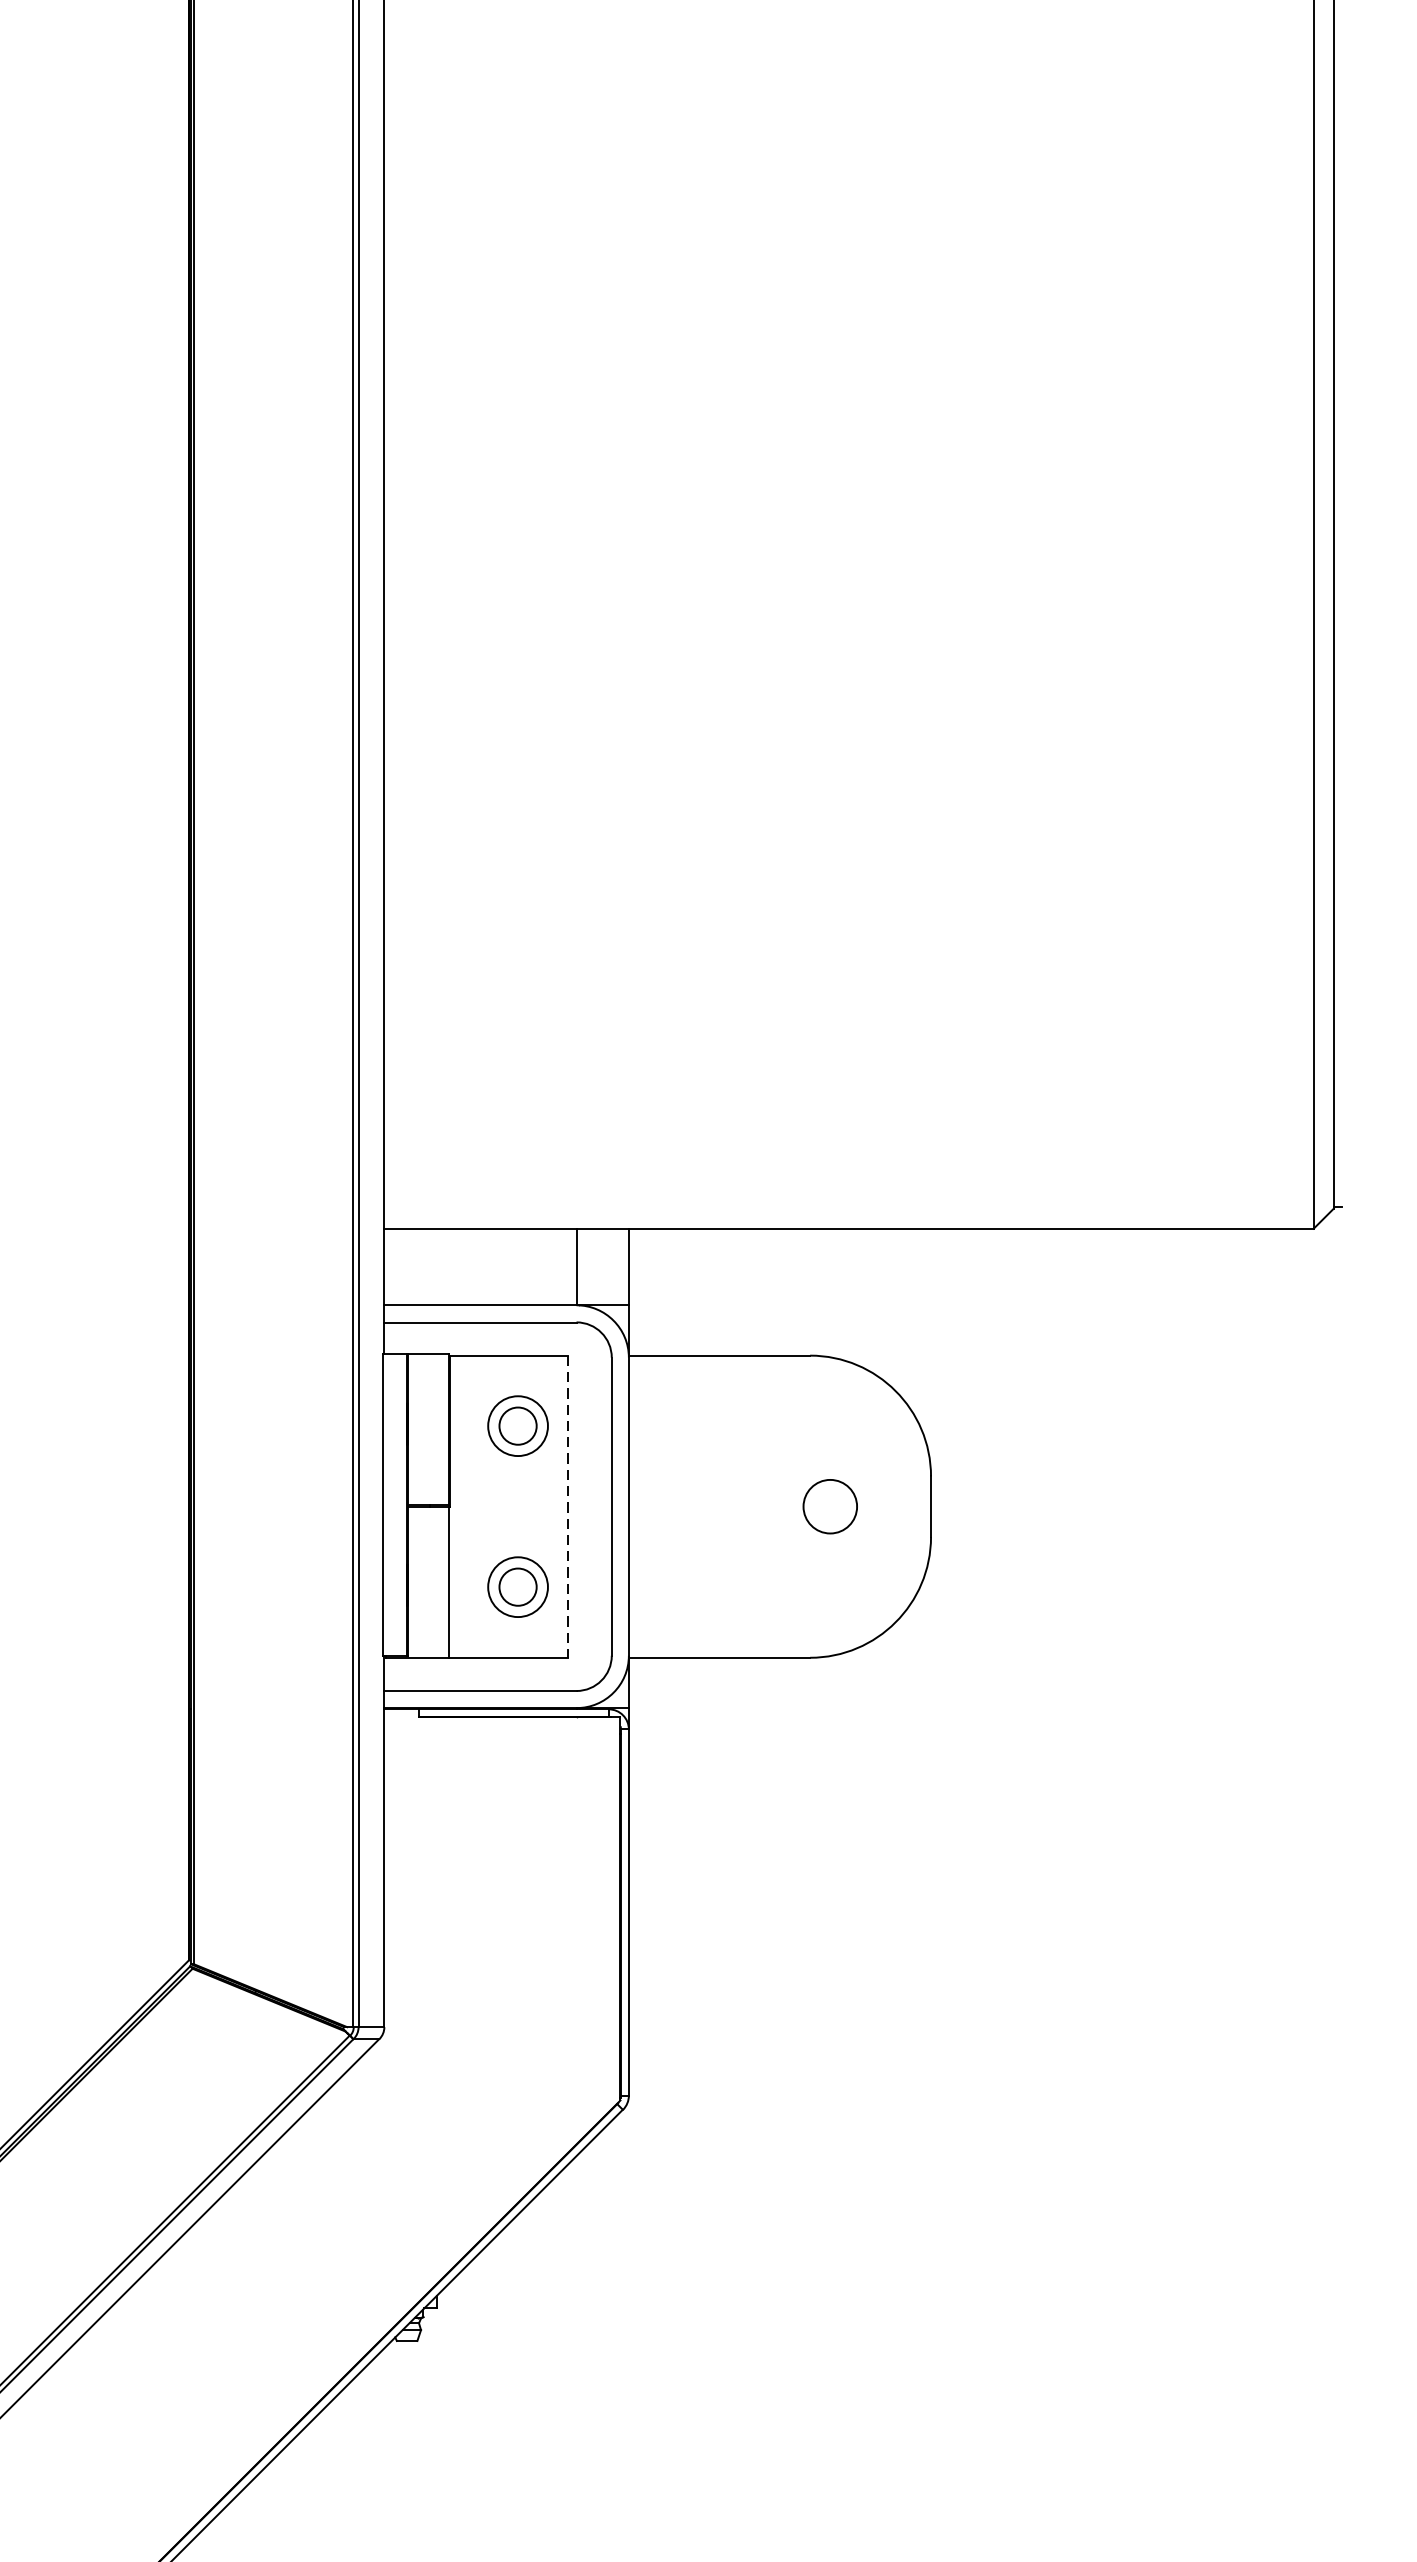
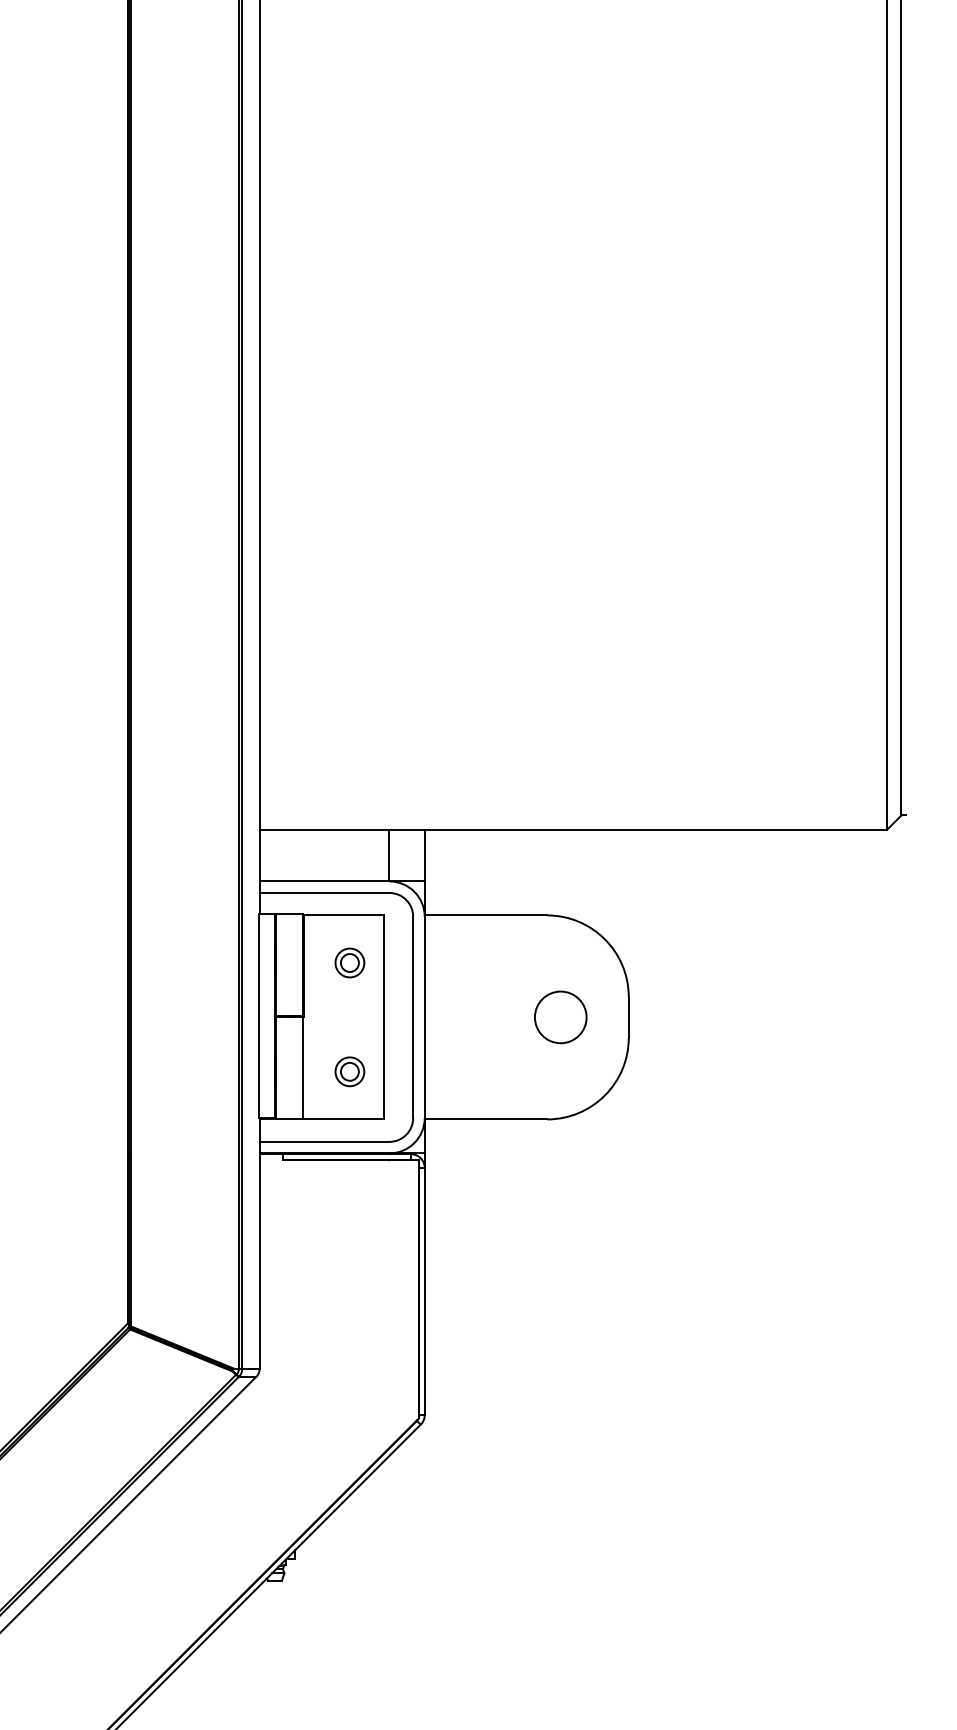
part: (517, 1425) -> (349, 962), size x0.71
line: (567, 1506) -> (383, 1017), dashed -> solid
circle: (829, 1506) -> (560, 1017), size x1.43
part: (517, 1586) -> (349, 1071), size x0.71

